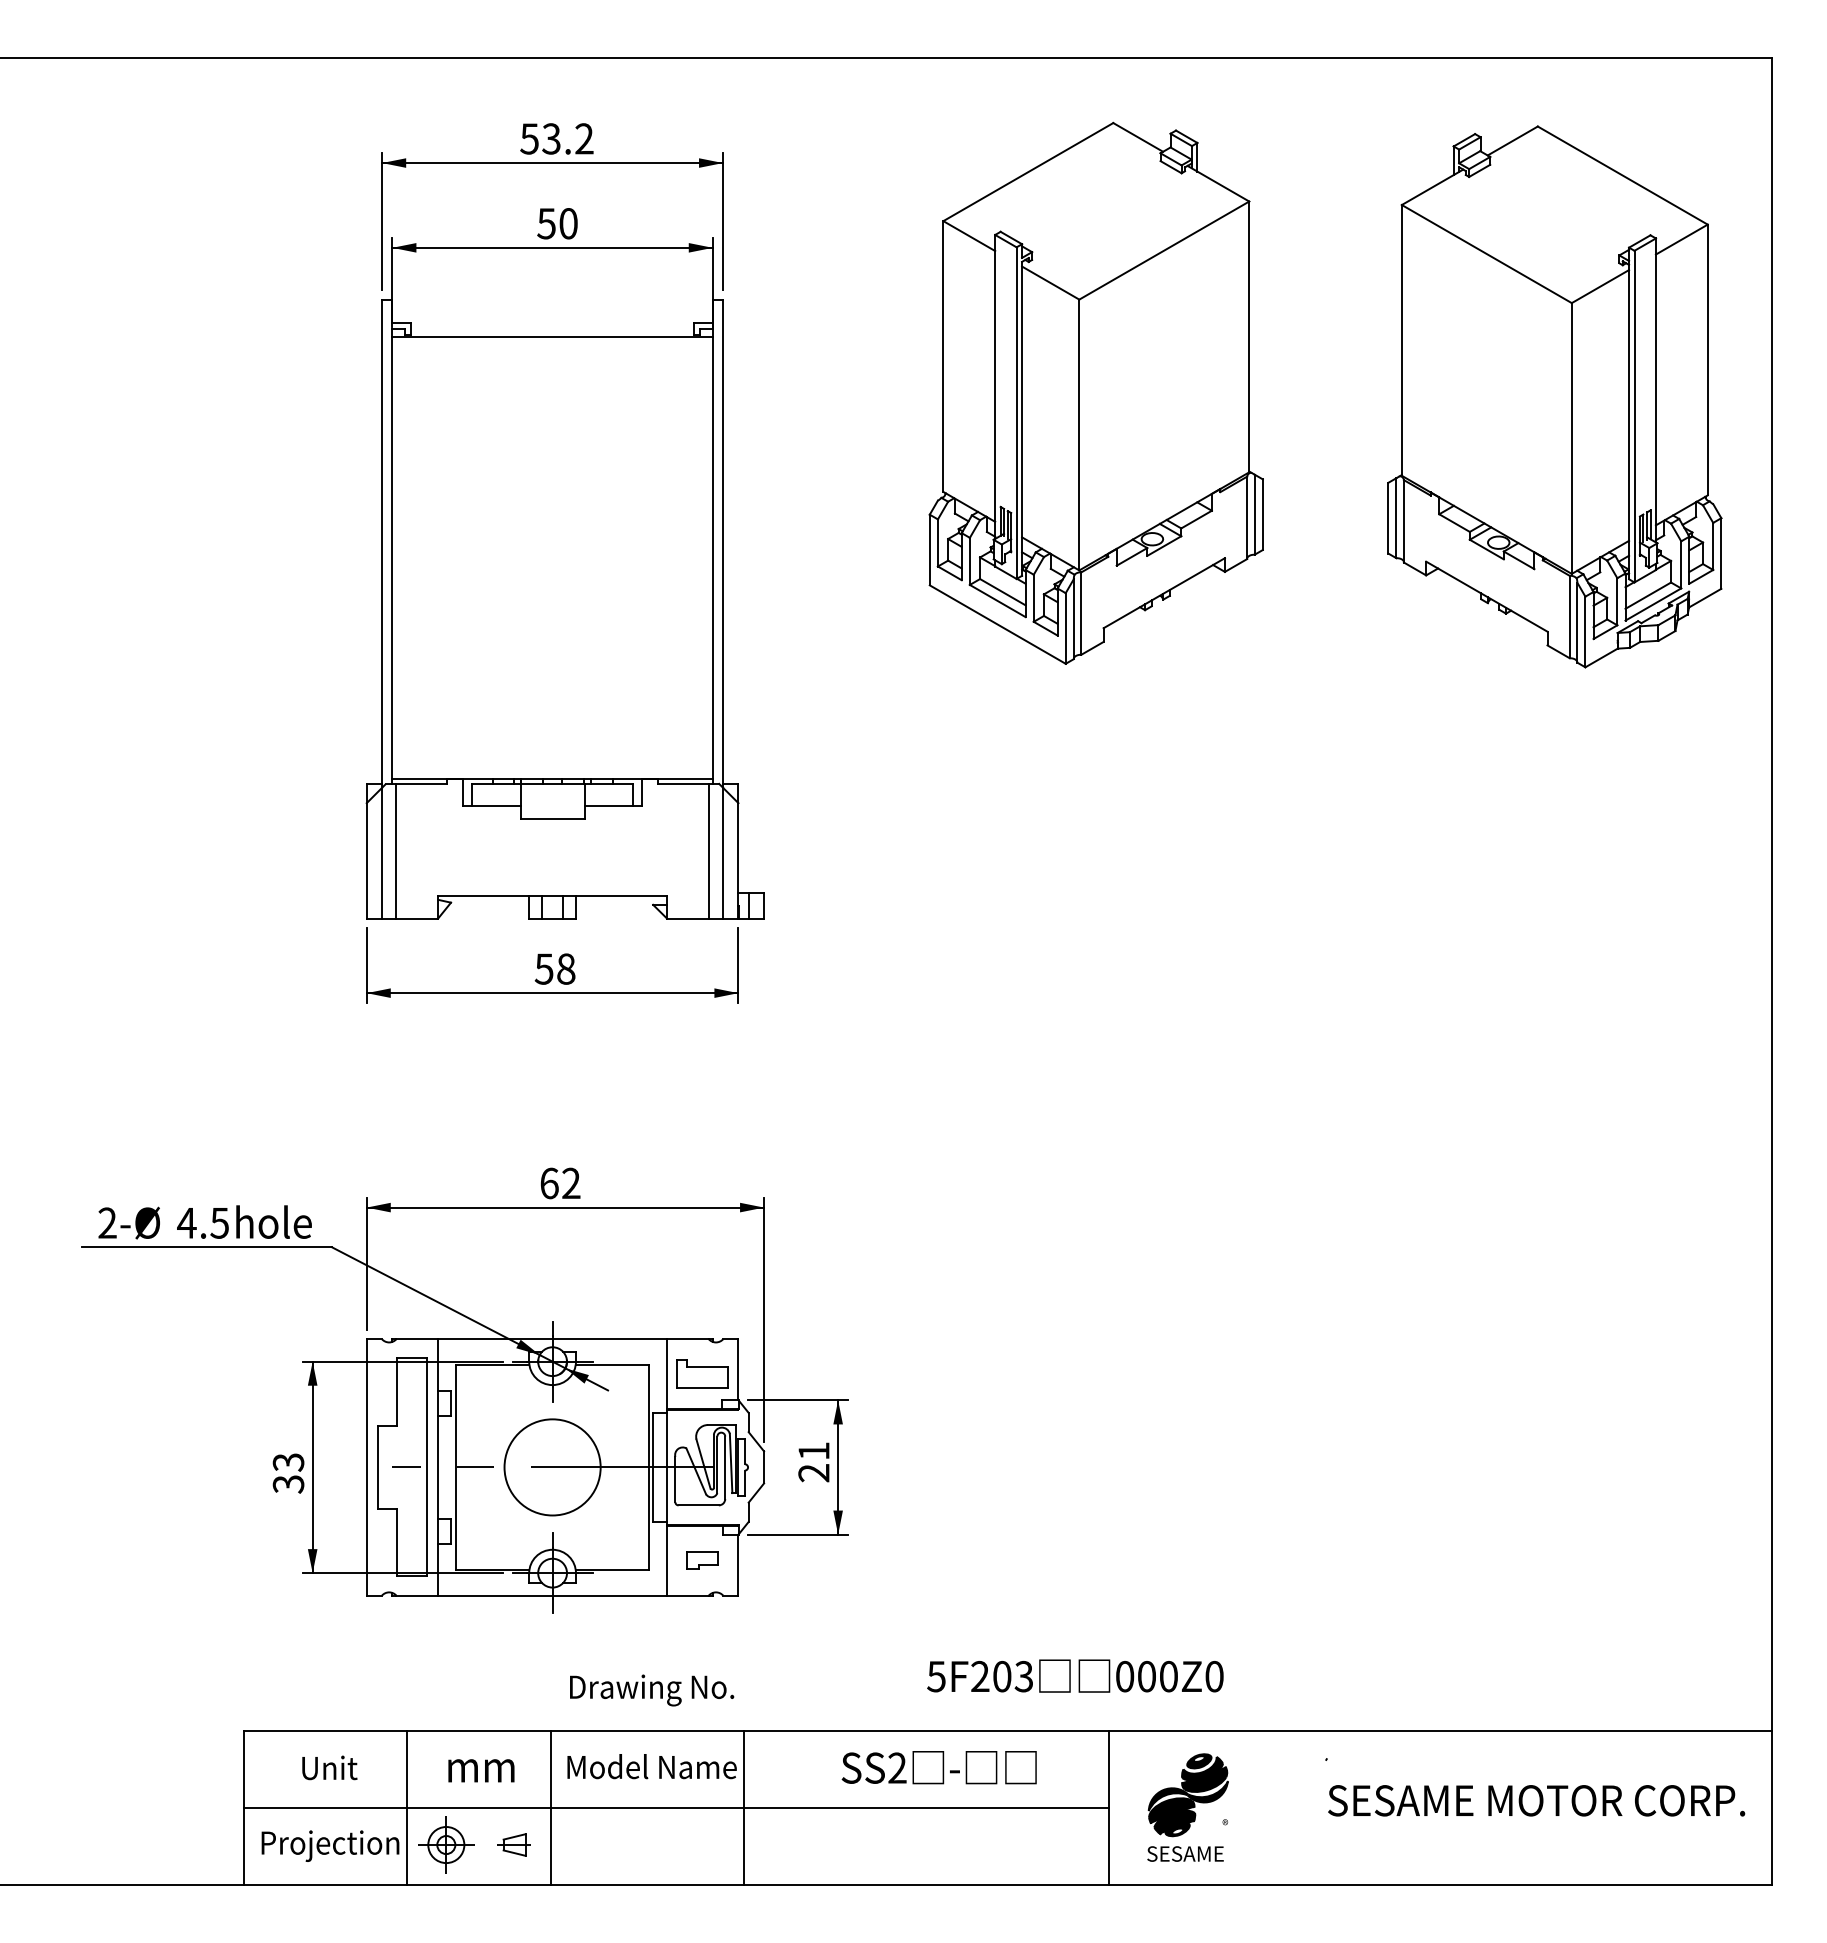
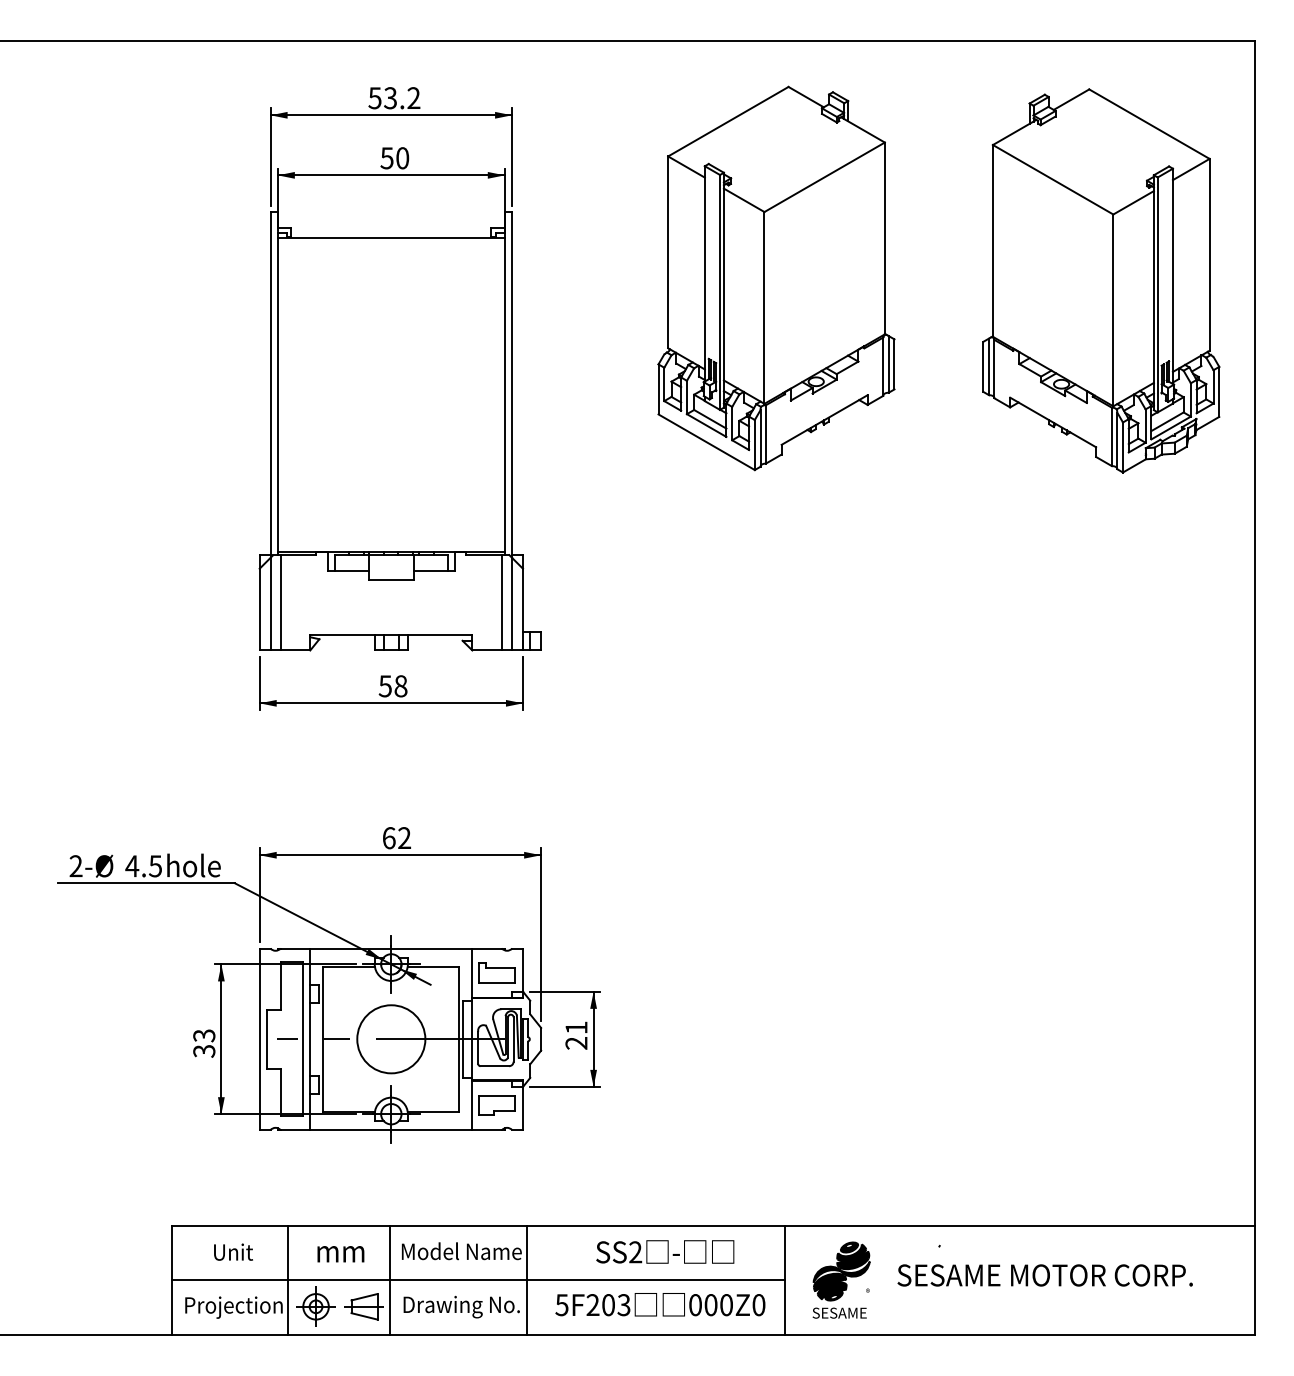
part: (702, 1560) -> (497, 1105), size x1.67
text: (1075, 1675) -> (660, 1304), moved
text: (652, 1690) -> (462, 1307), moved
text: (1536, 1800) -> (1045, 1275), moved
part: (514, 1844) -> (364, 1306), size x1.67

